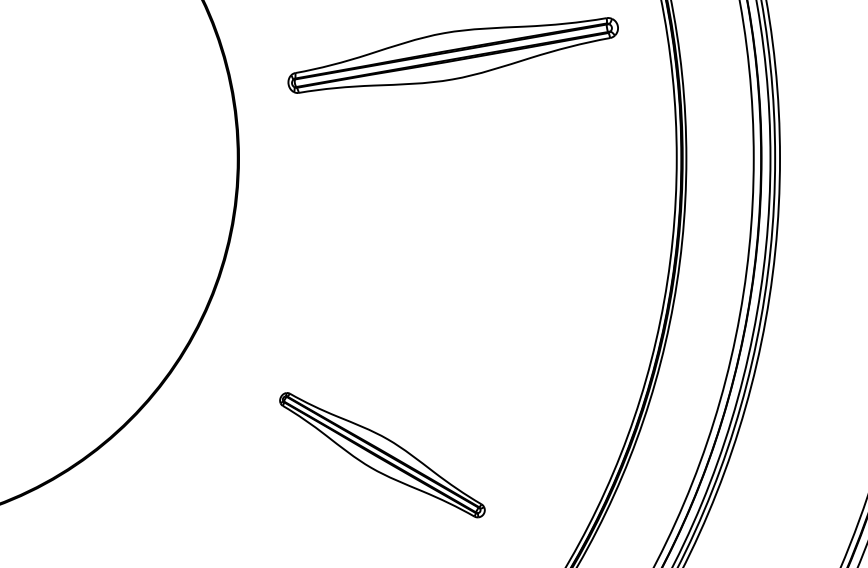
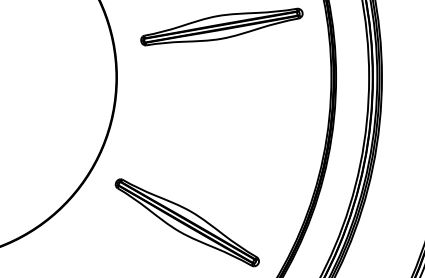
part: (380, 454) -> (186, 222), size x1.43

